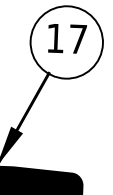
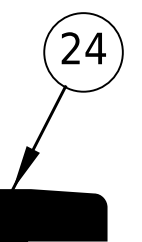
text: (66, 38) -> (83, 48), 17 -> 24

